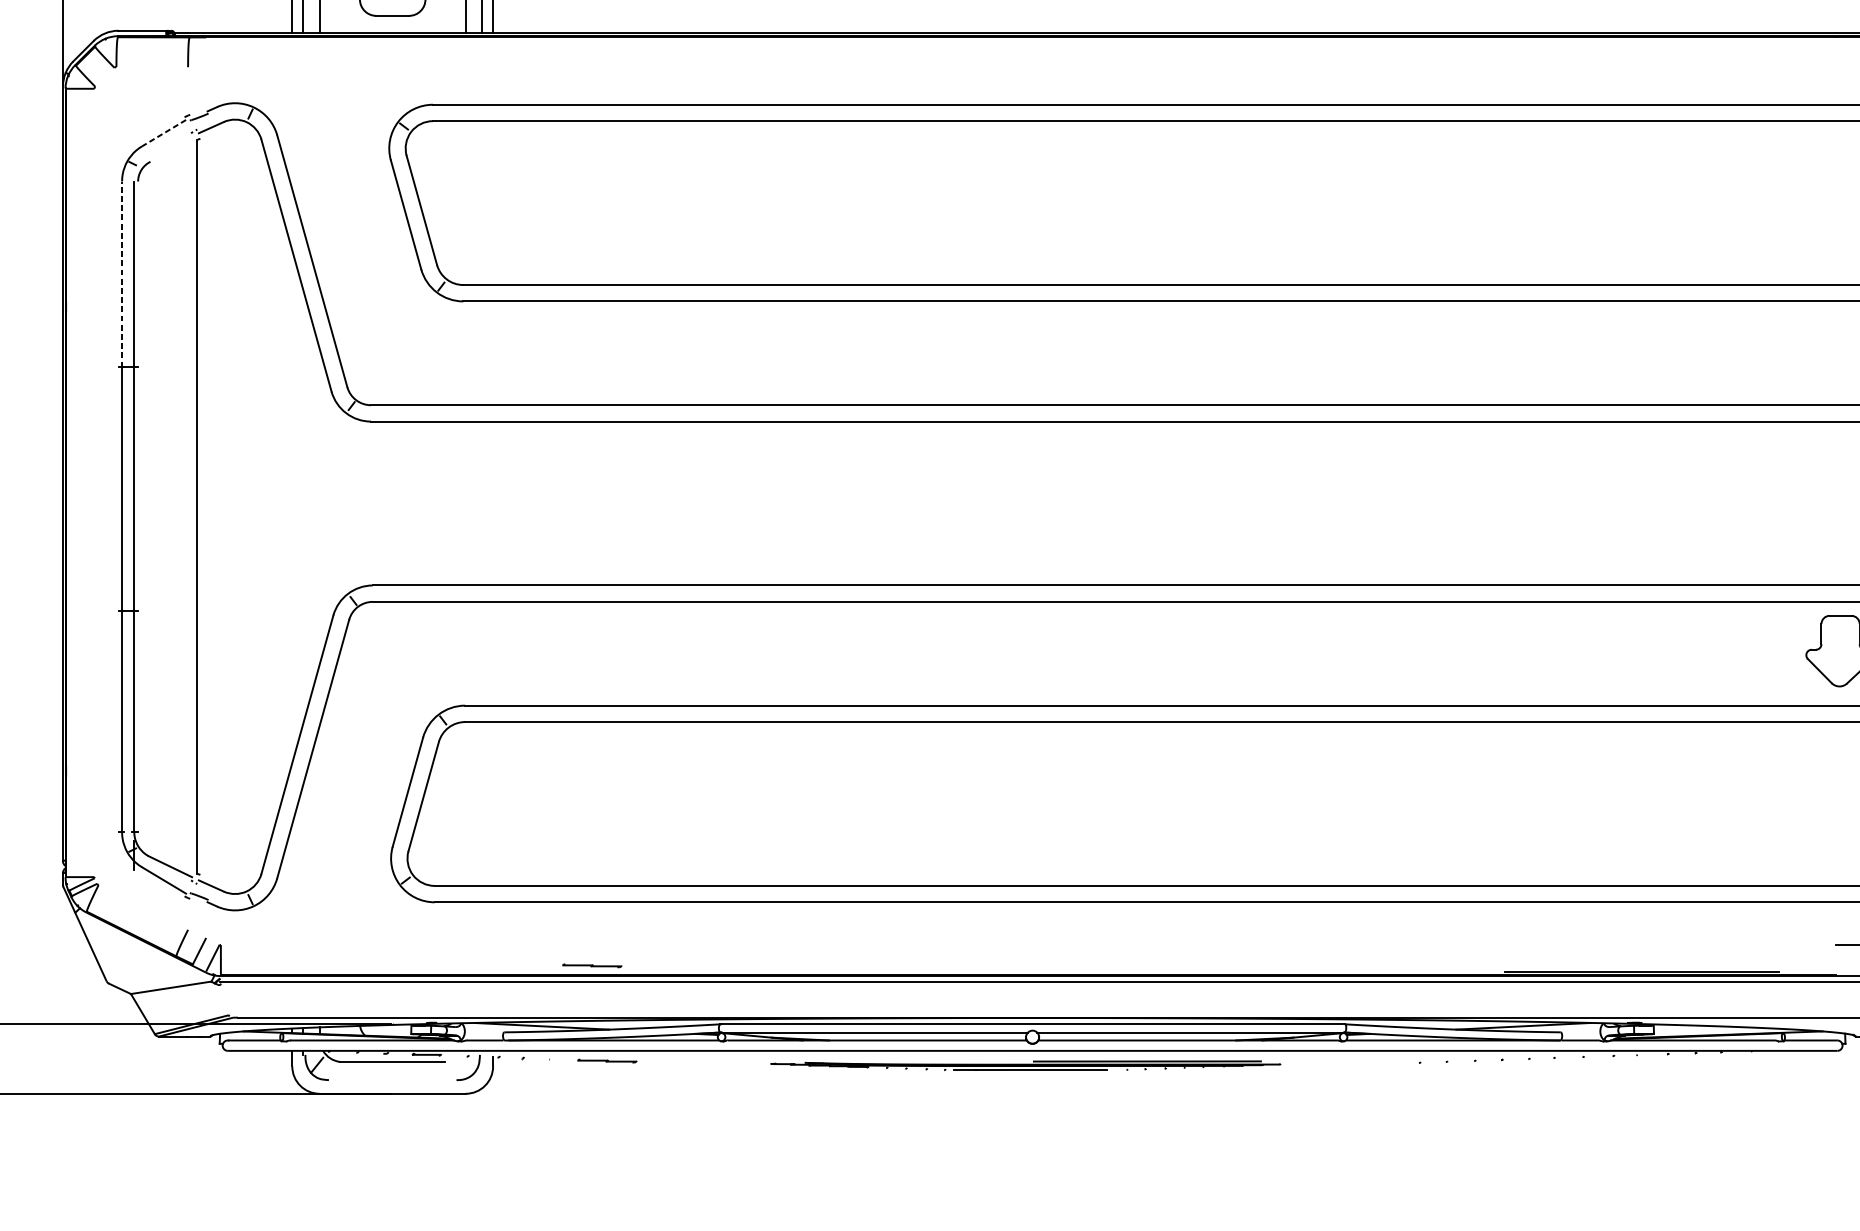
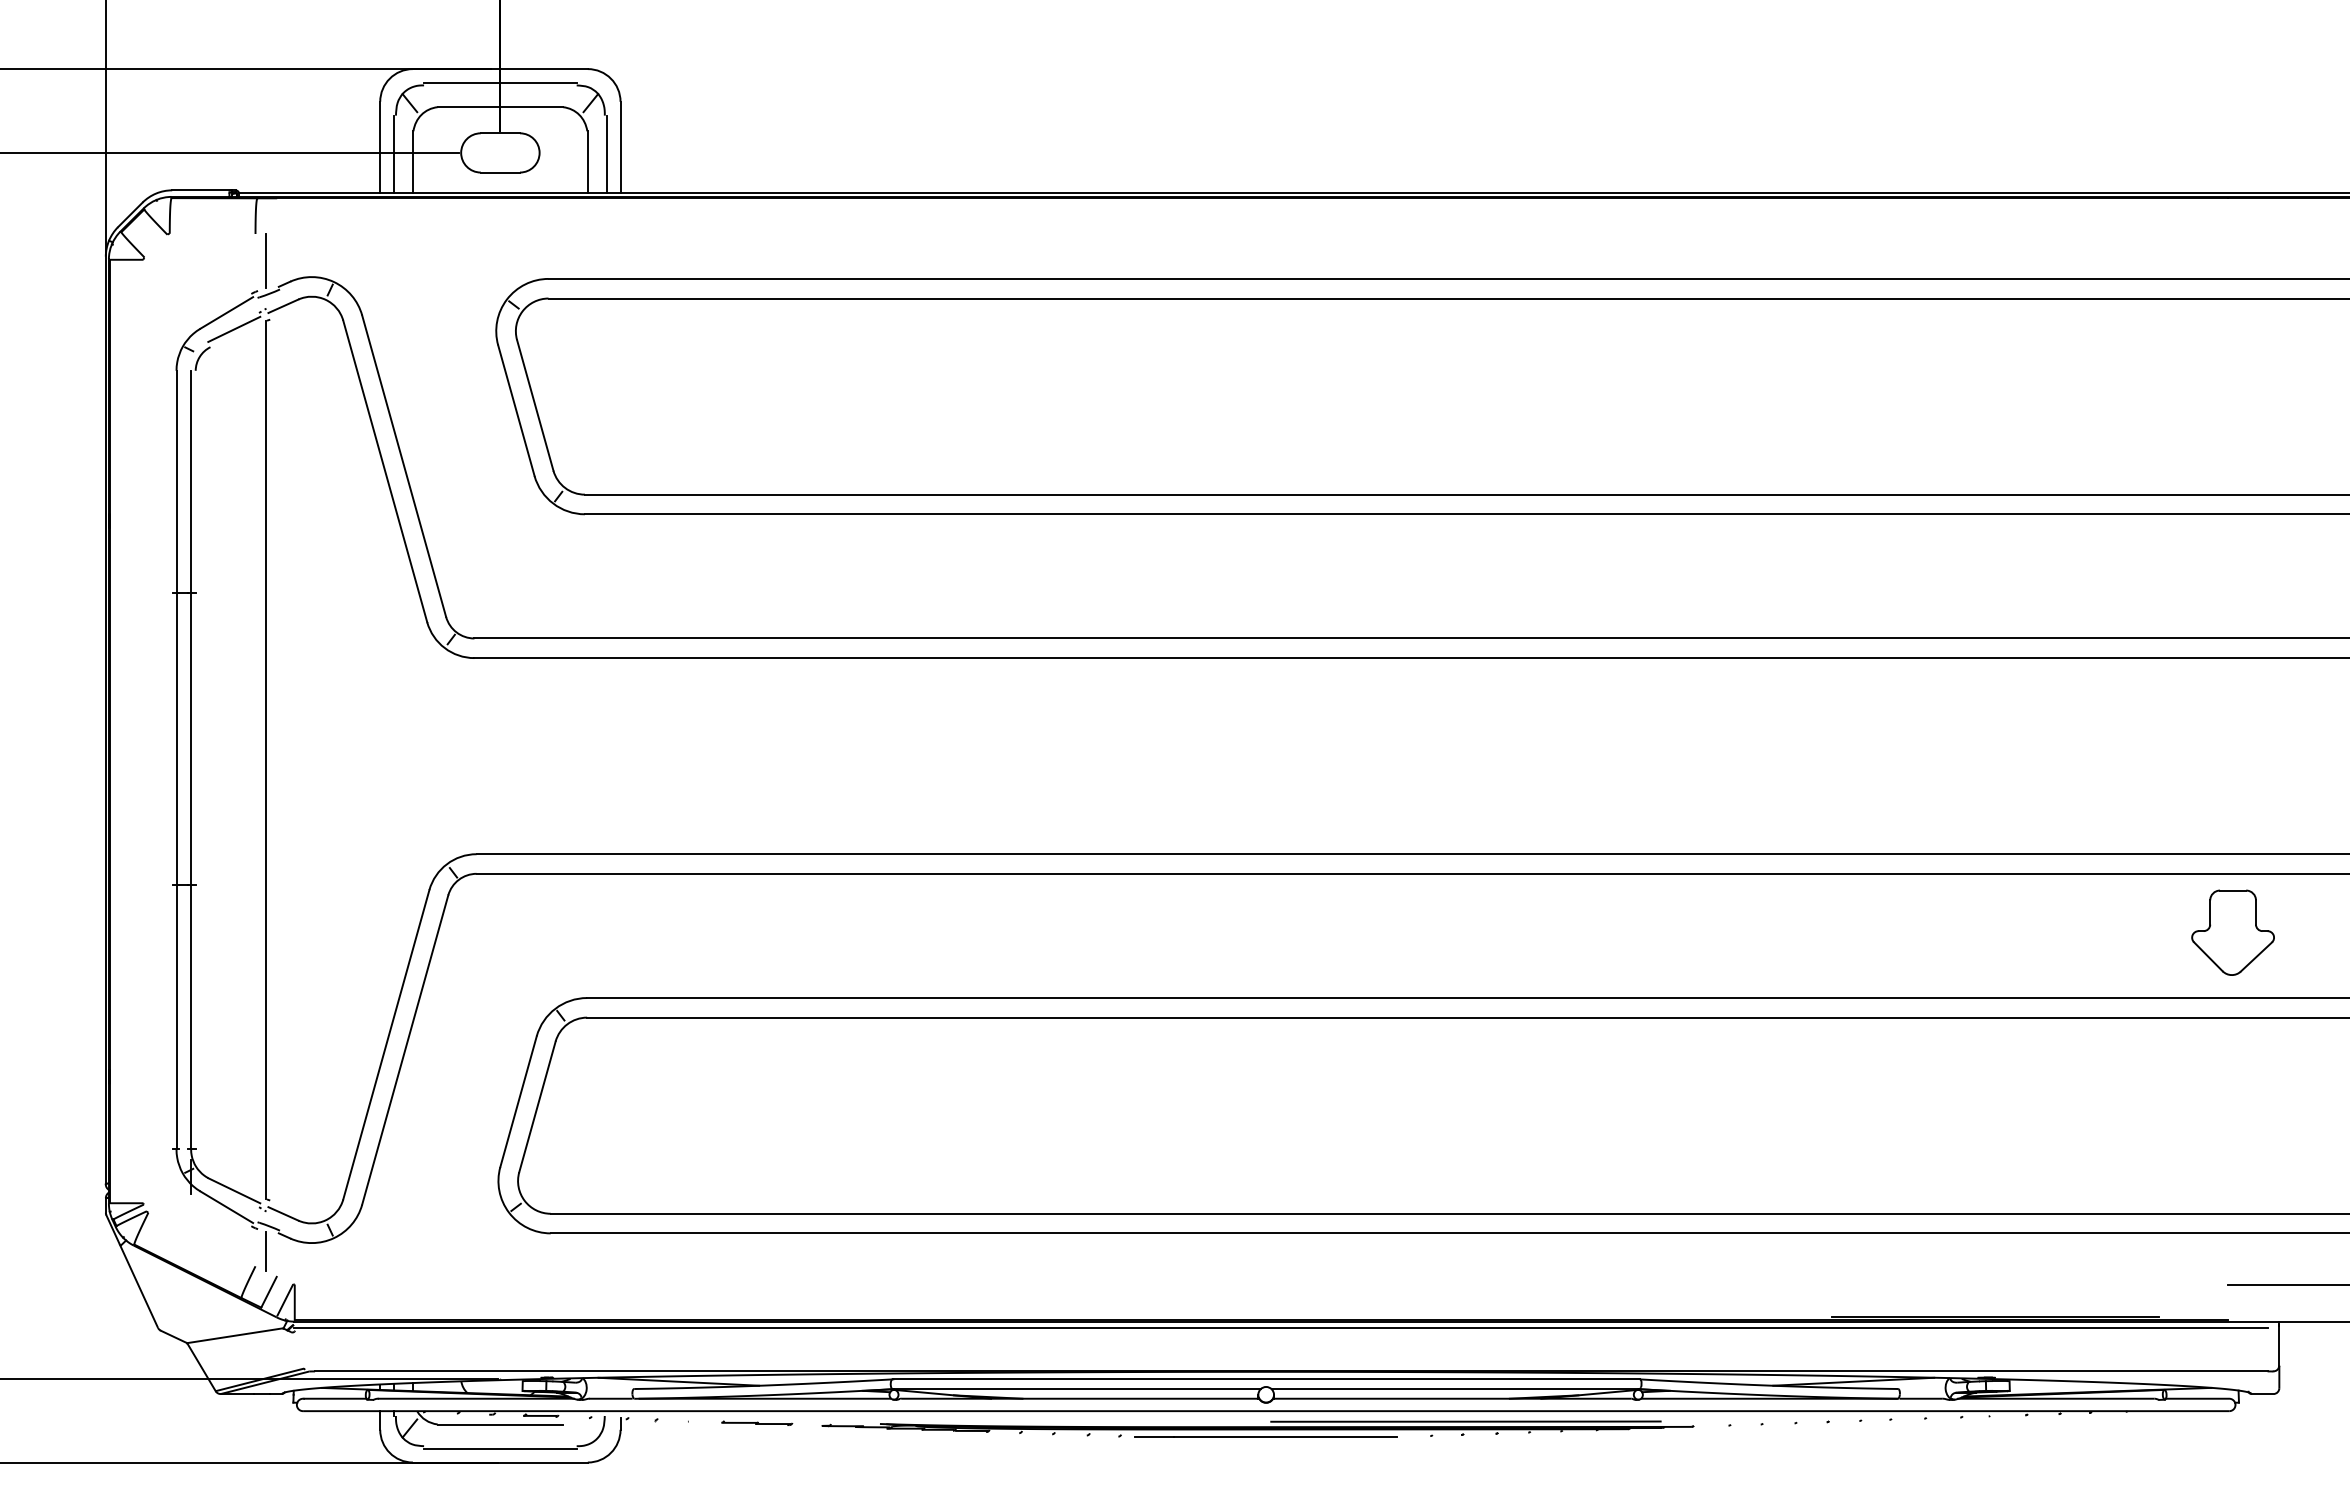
line: (197, 89) -> (266, 260), added
line: (163, 132) -> (226, 312), dashed -> solid
line: (170, 146) -> (234, 328), added
line: (122, 274) -> (176, 481), dashed -> solid
line: (197, 917) -> (266, 1251), added
part: (592, 965) -> (739, 1308), removed
part: (1025, 1065) -> (1257, 1428), size x1.43
line: (392, 1082) -> (500, 1448), added

